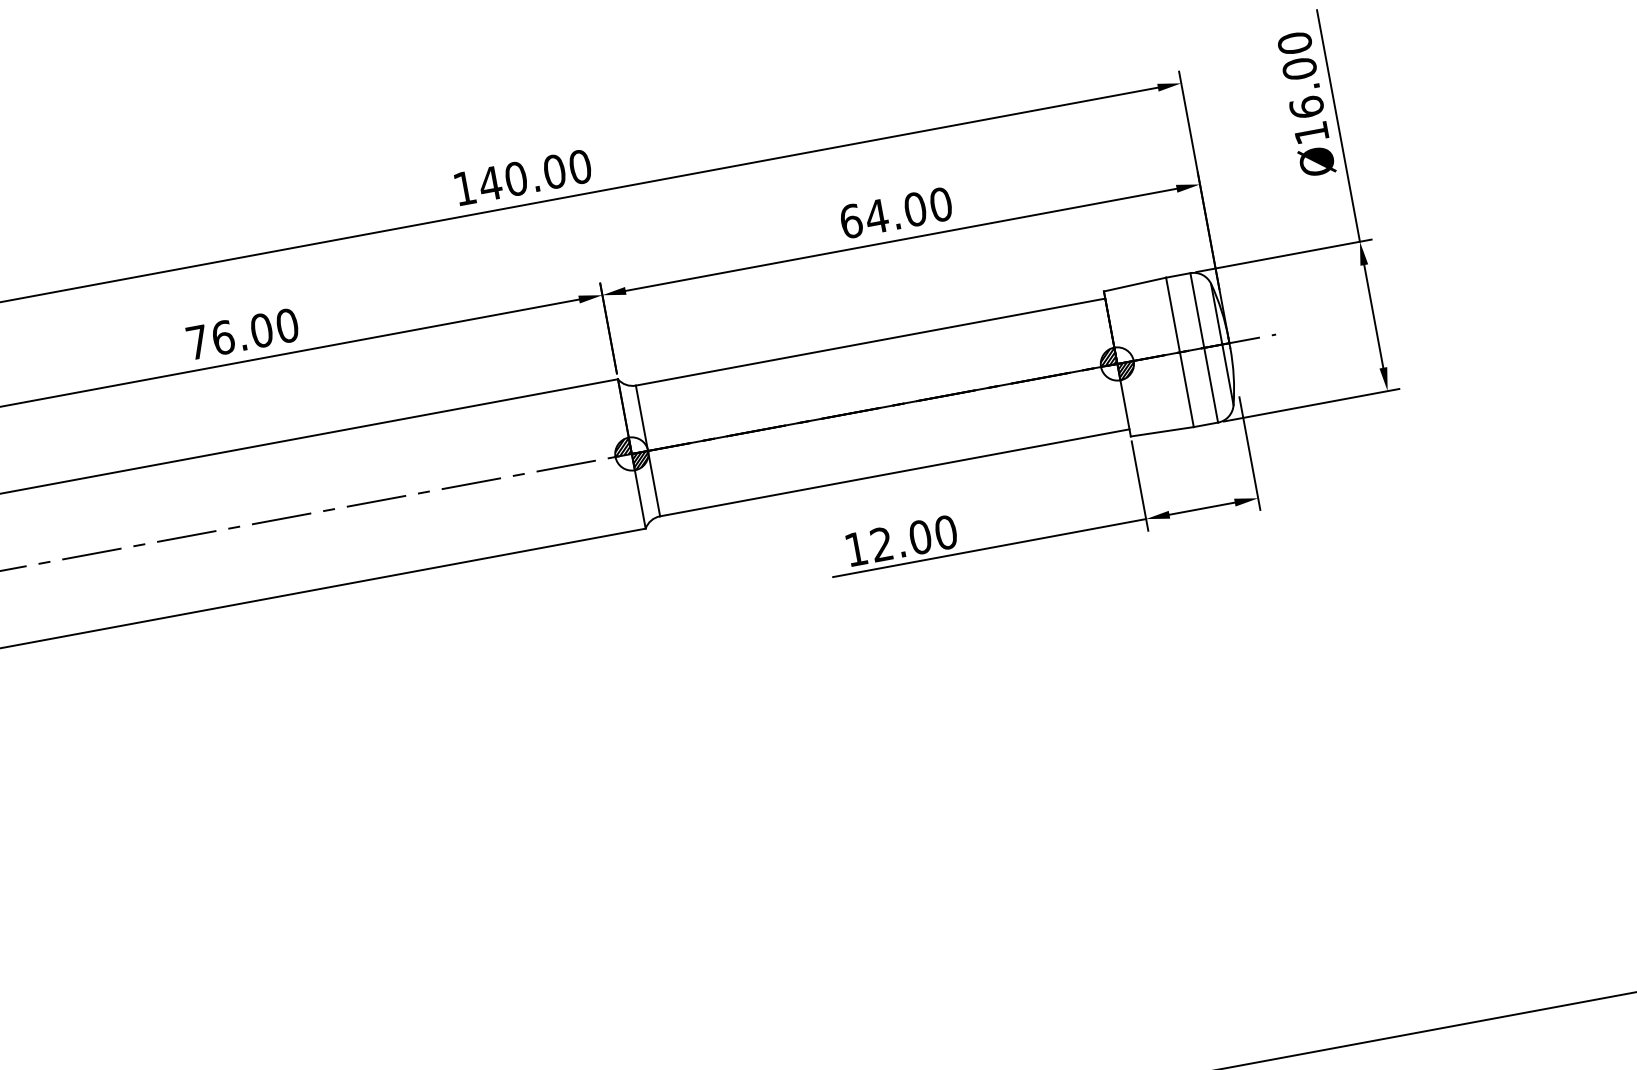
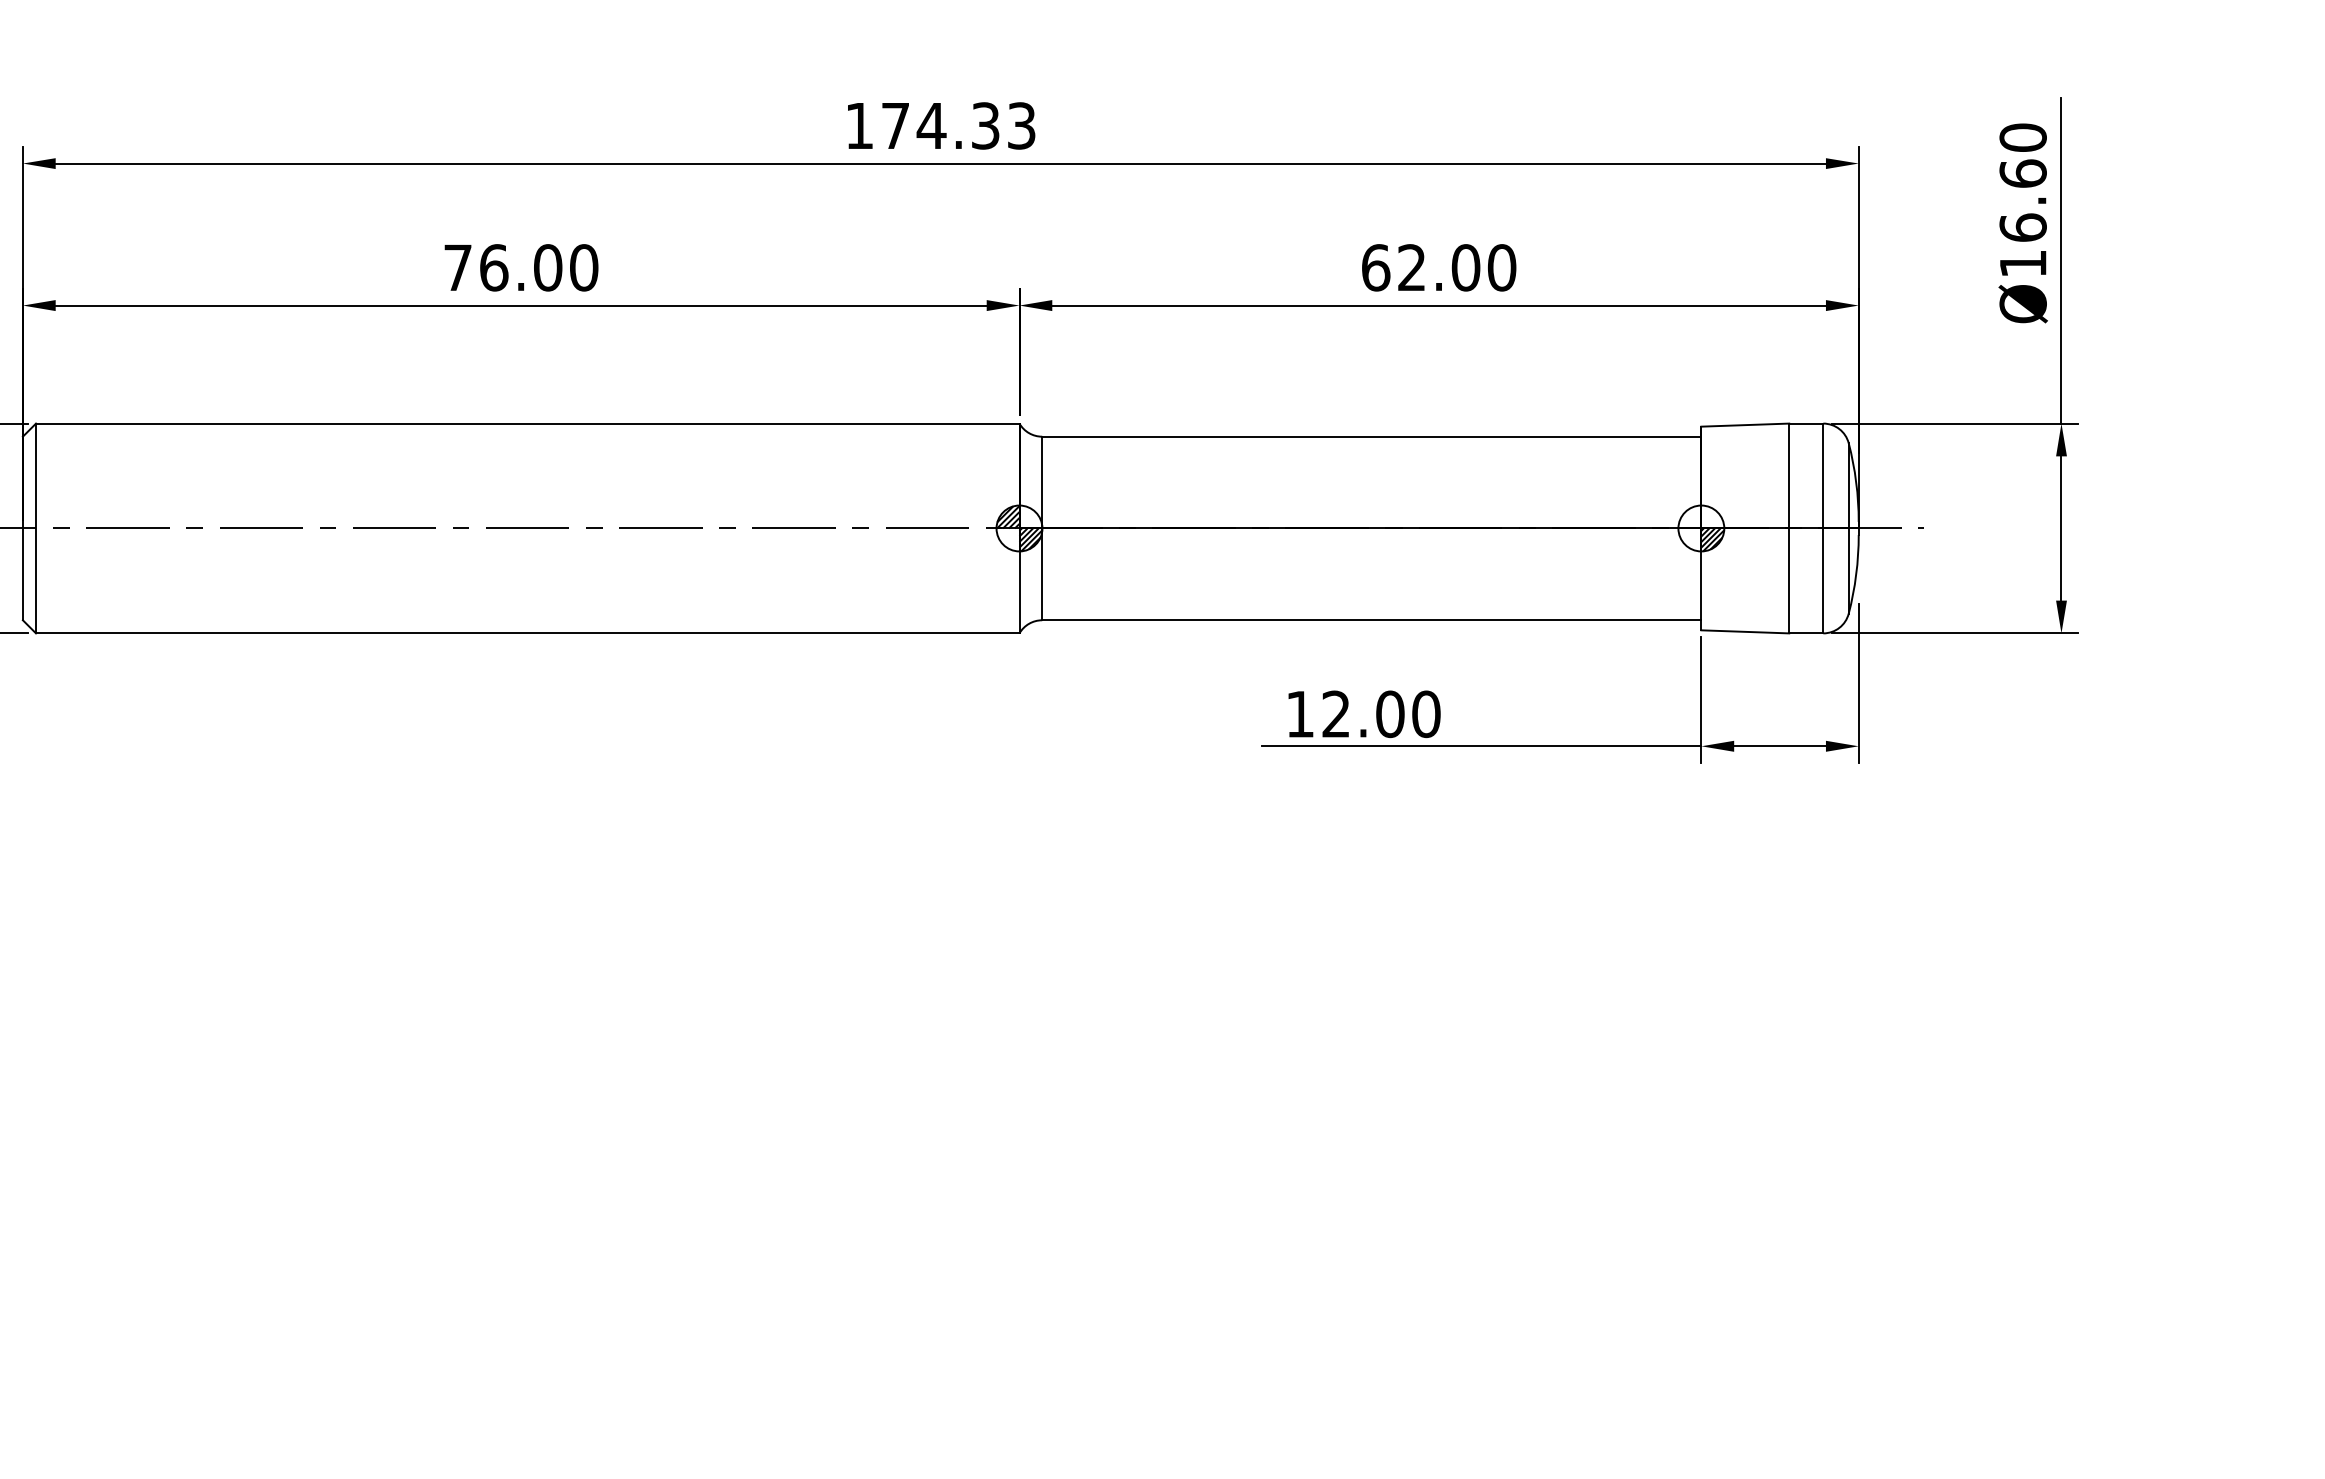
text: (1299, 68) -> (2022, 173), Ø16.00 -> Ø16.60
text: (535, 175) -> (958, 125), 140.00 -> 174.33
text: (876, 216) -> (1411, 267), 64.00 -> 62.00
hatch: (1107, 357) -> (1689, 517), removed

